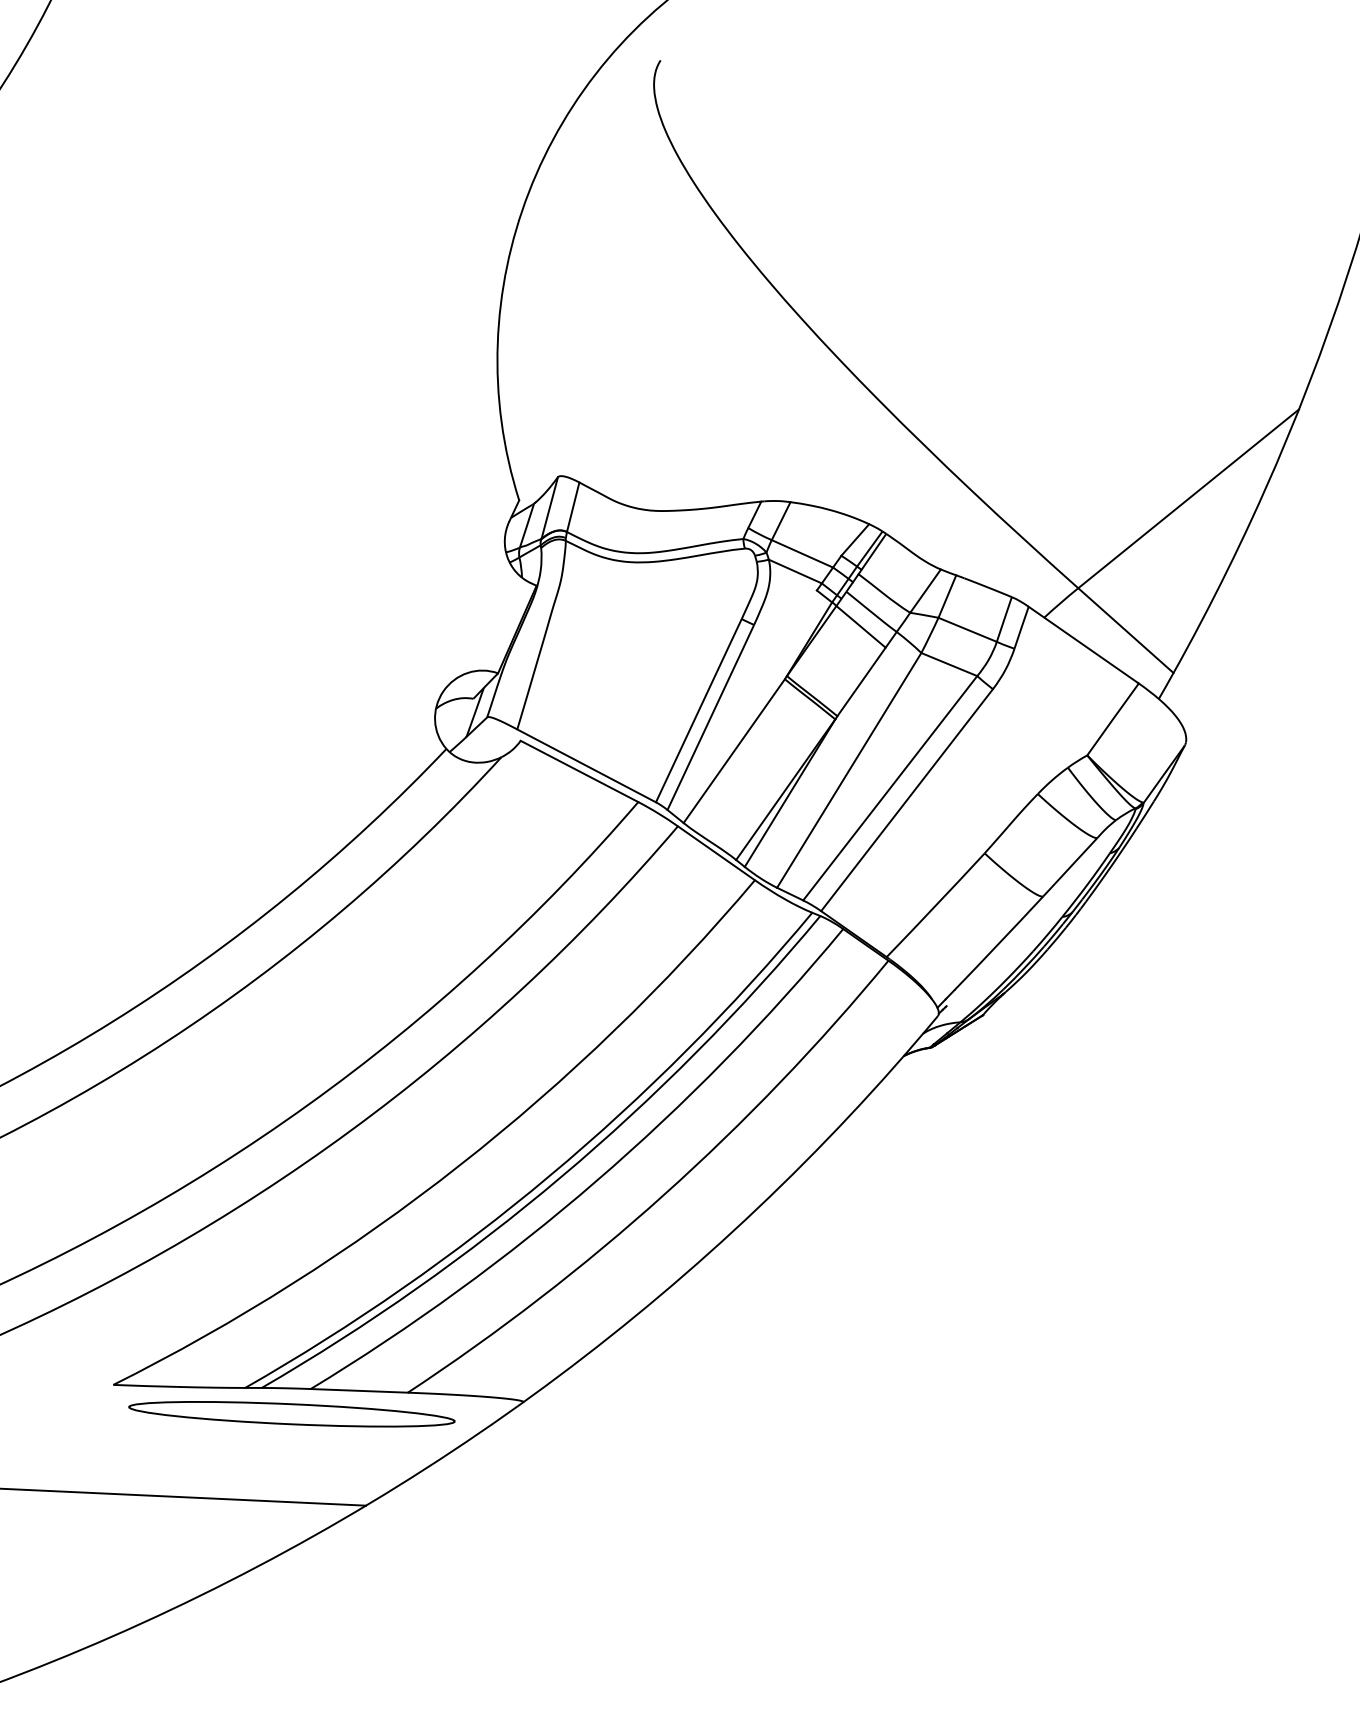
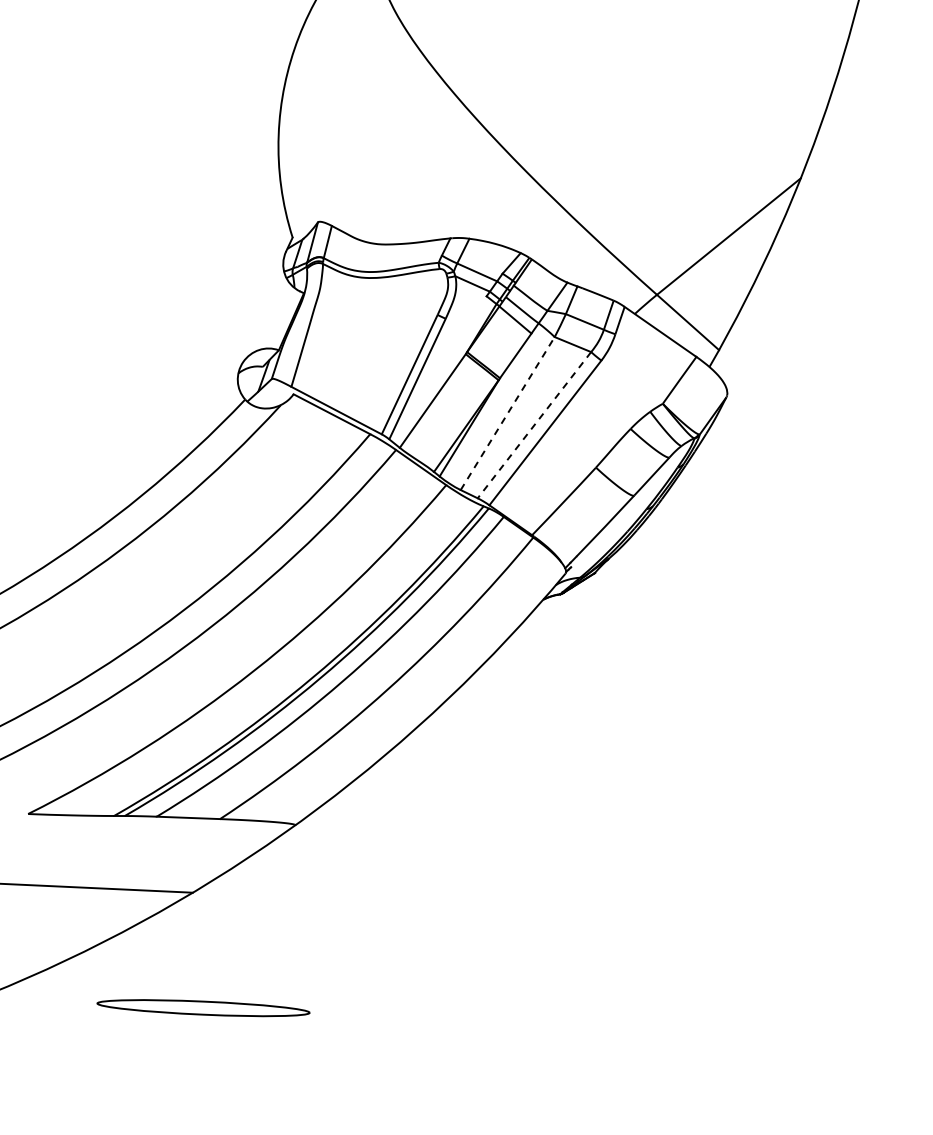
line: (848, 770) -> (507, 413), solid -> dashed
line: (890, 788) -> (534, 425), solid -> dashed
part: (291, 1414) -> (203, 1008), moved

